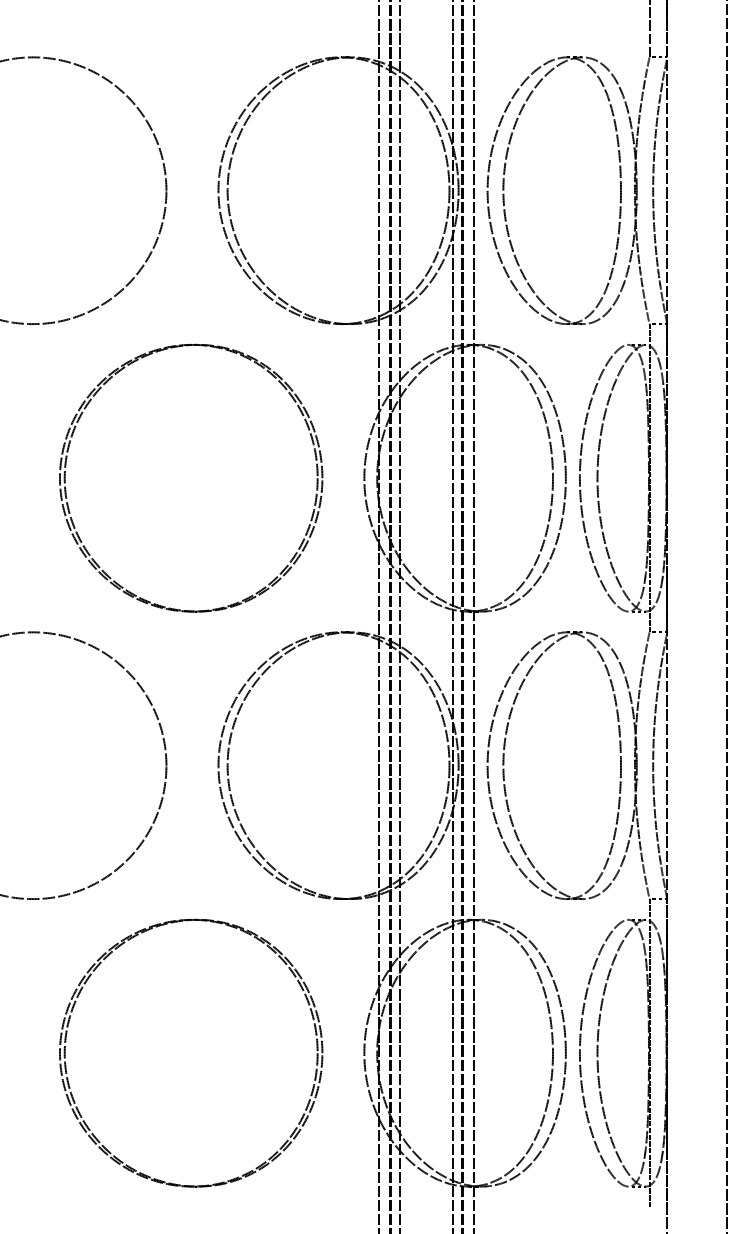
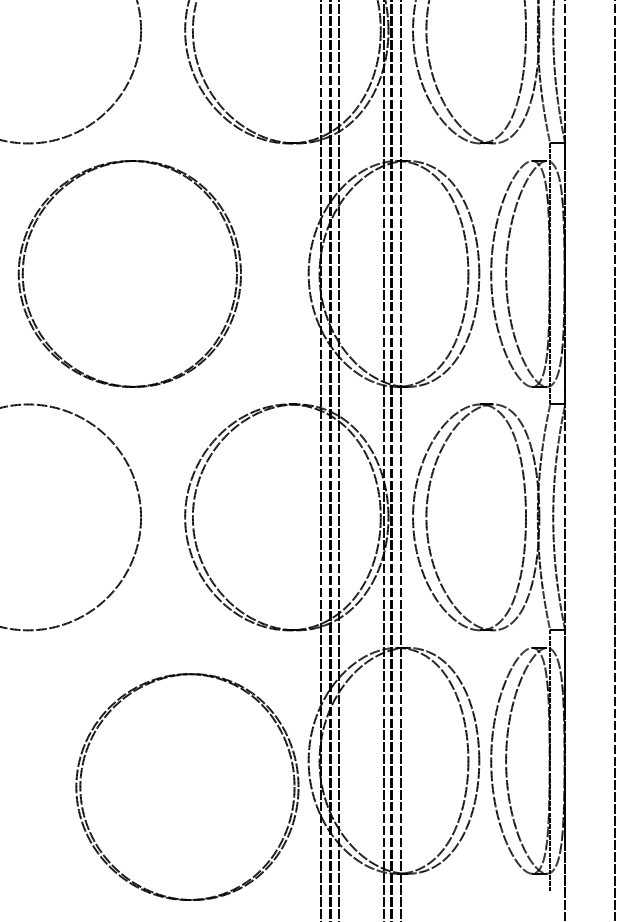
part: (316, 478) -> (235, 274), moved
part: (316, 1053) -> (293, 787), moved

